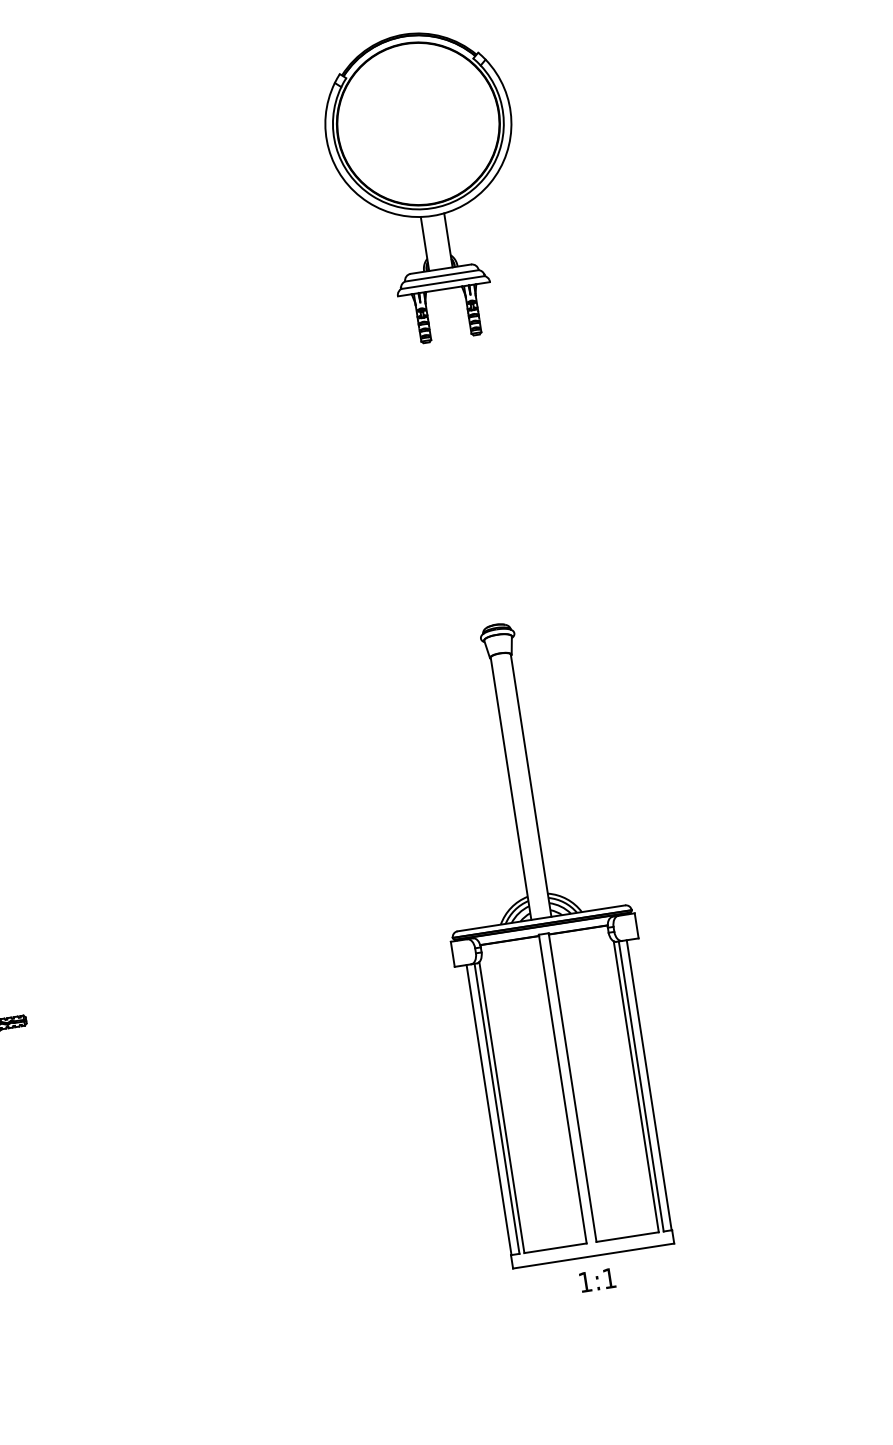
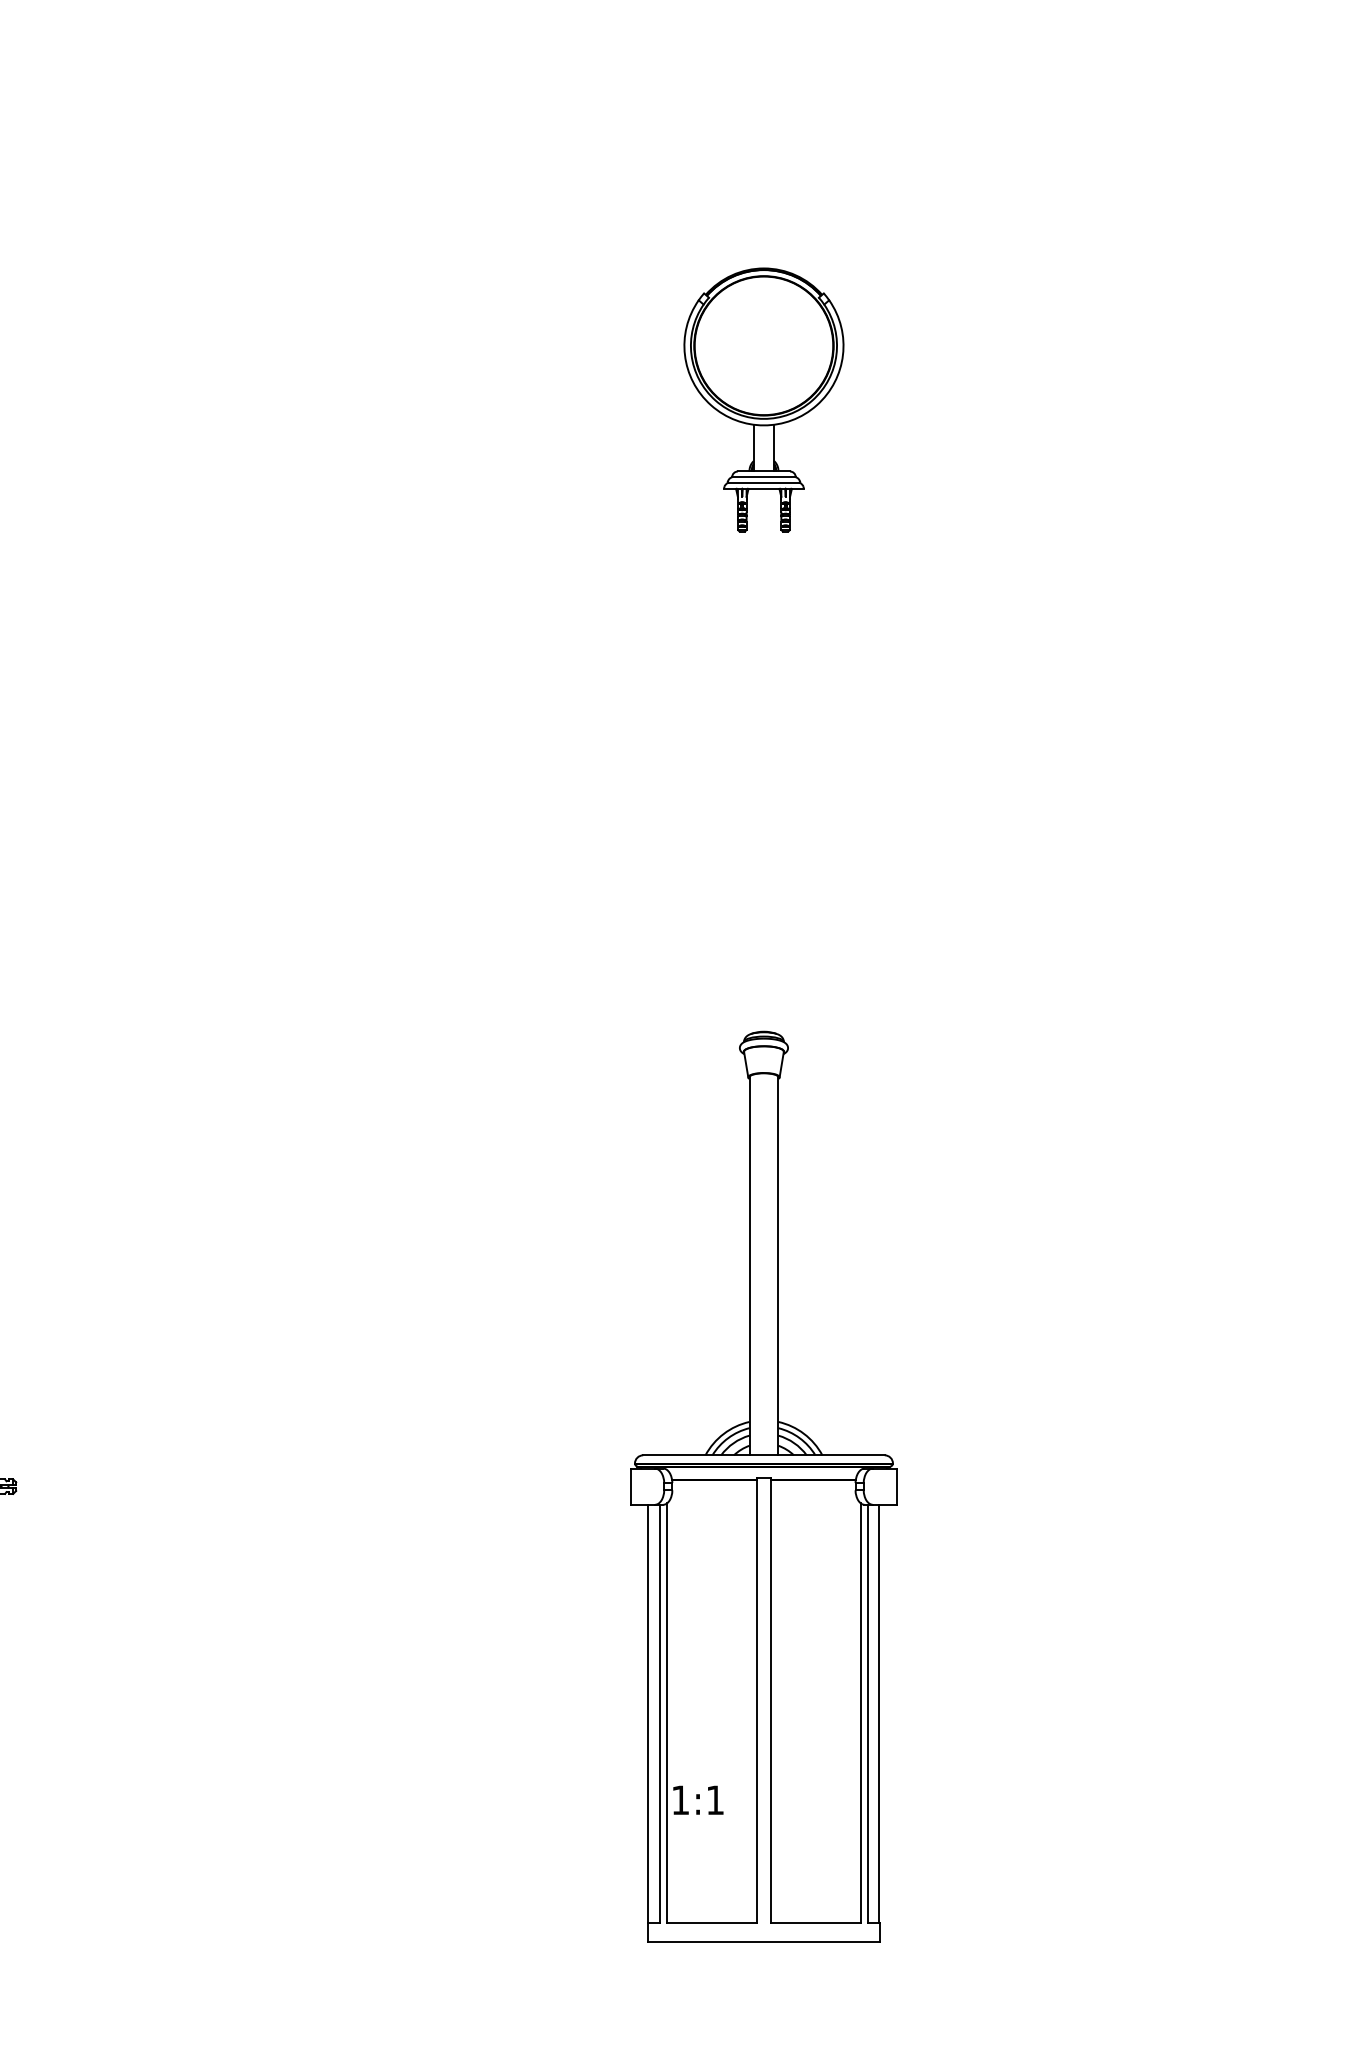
part: (427, 186) -> (763, 399), size x0.6
text: (597, 1279) -> (698, 1799), moved

